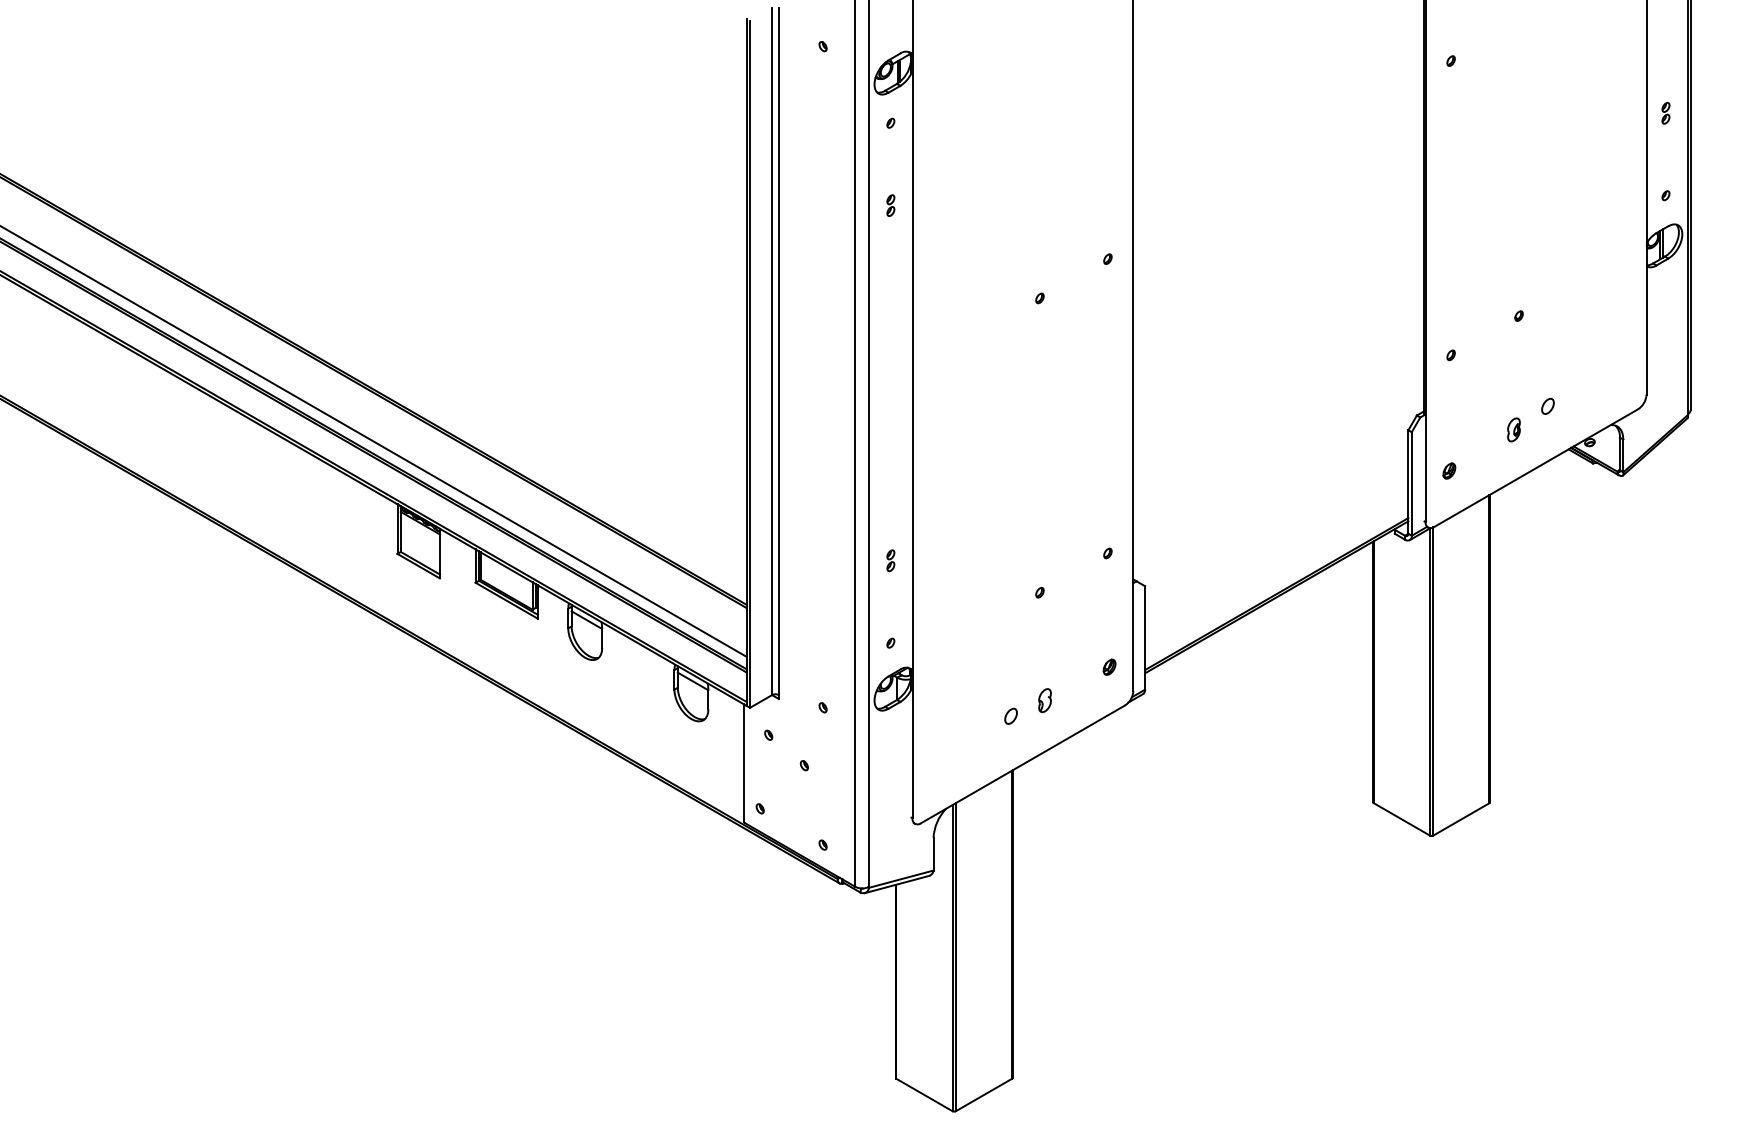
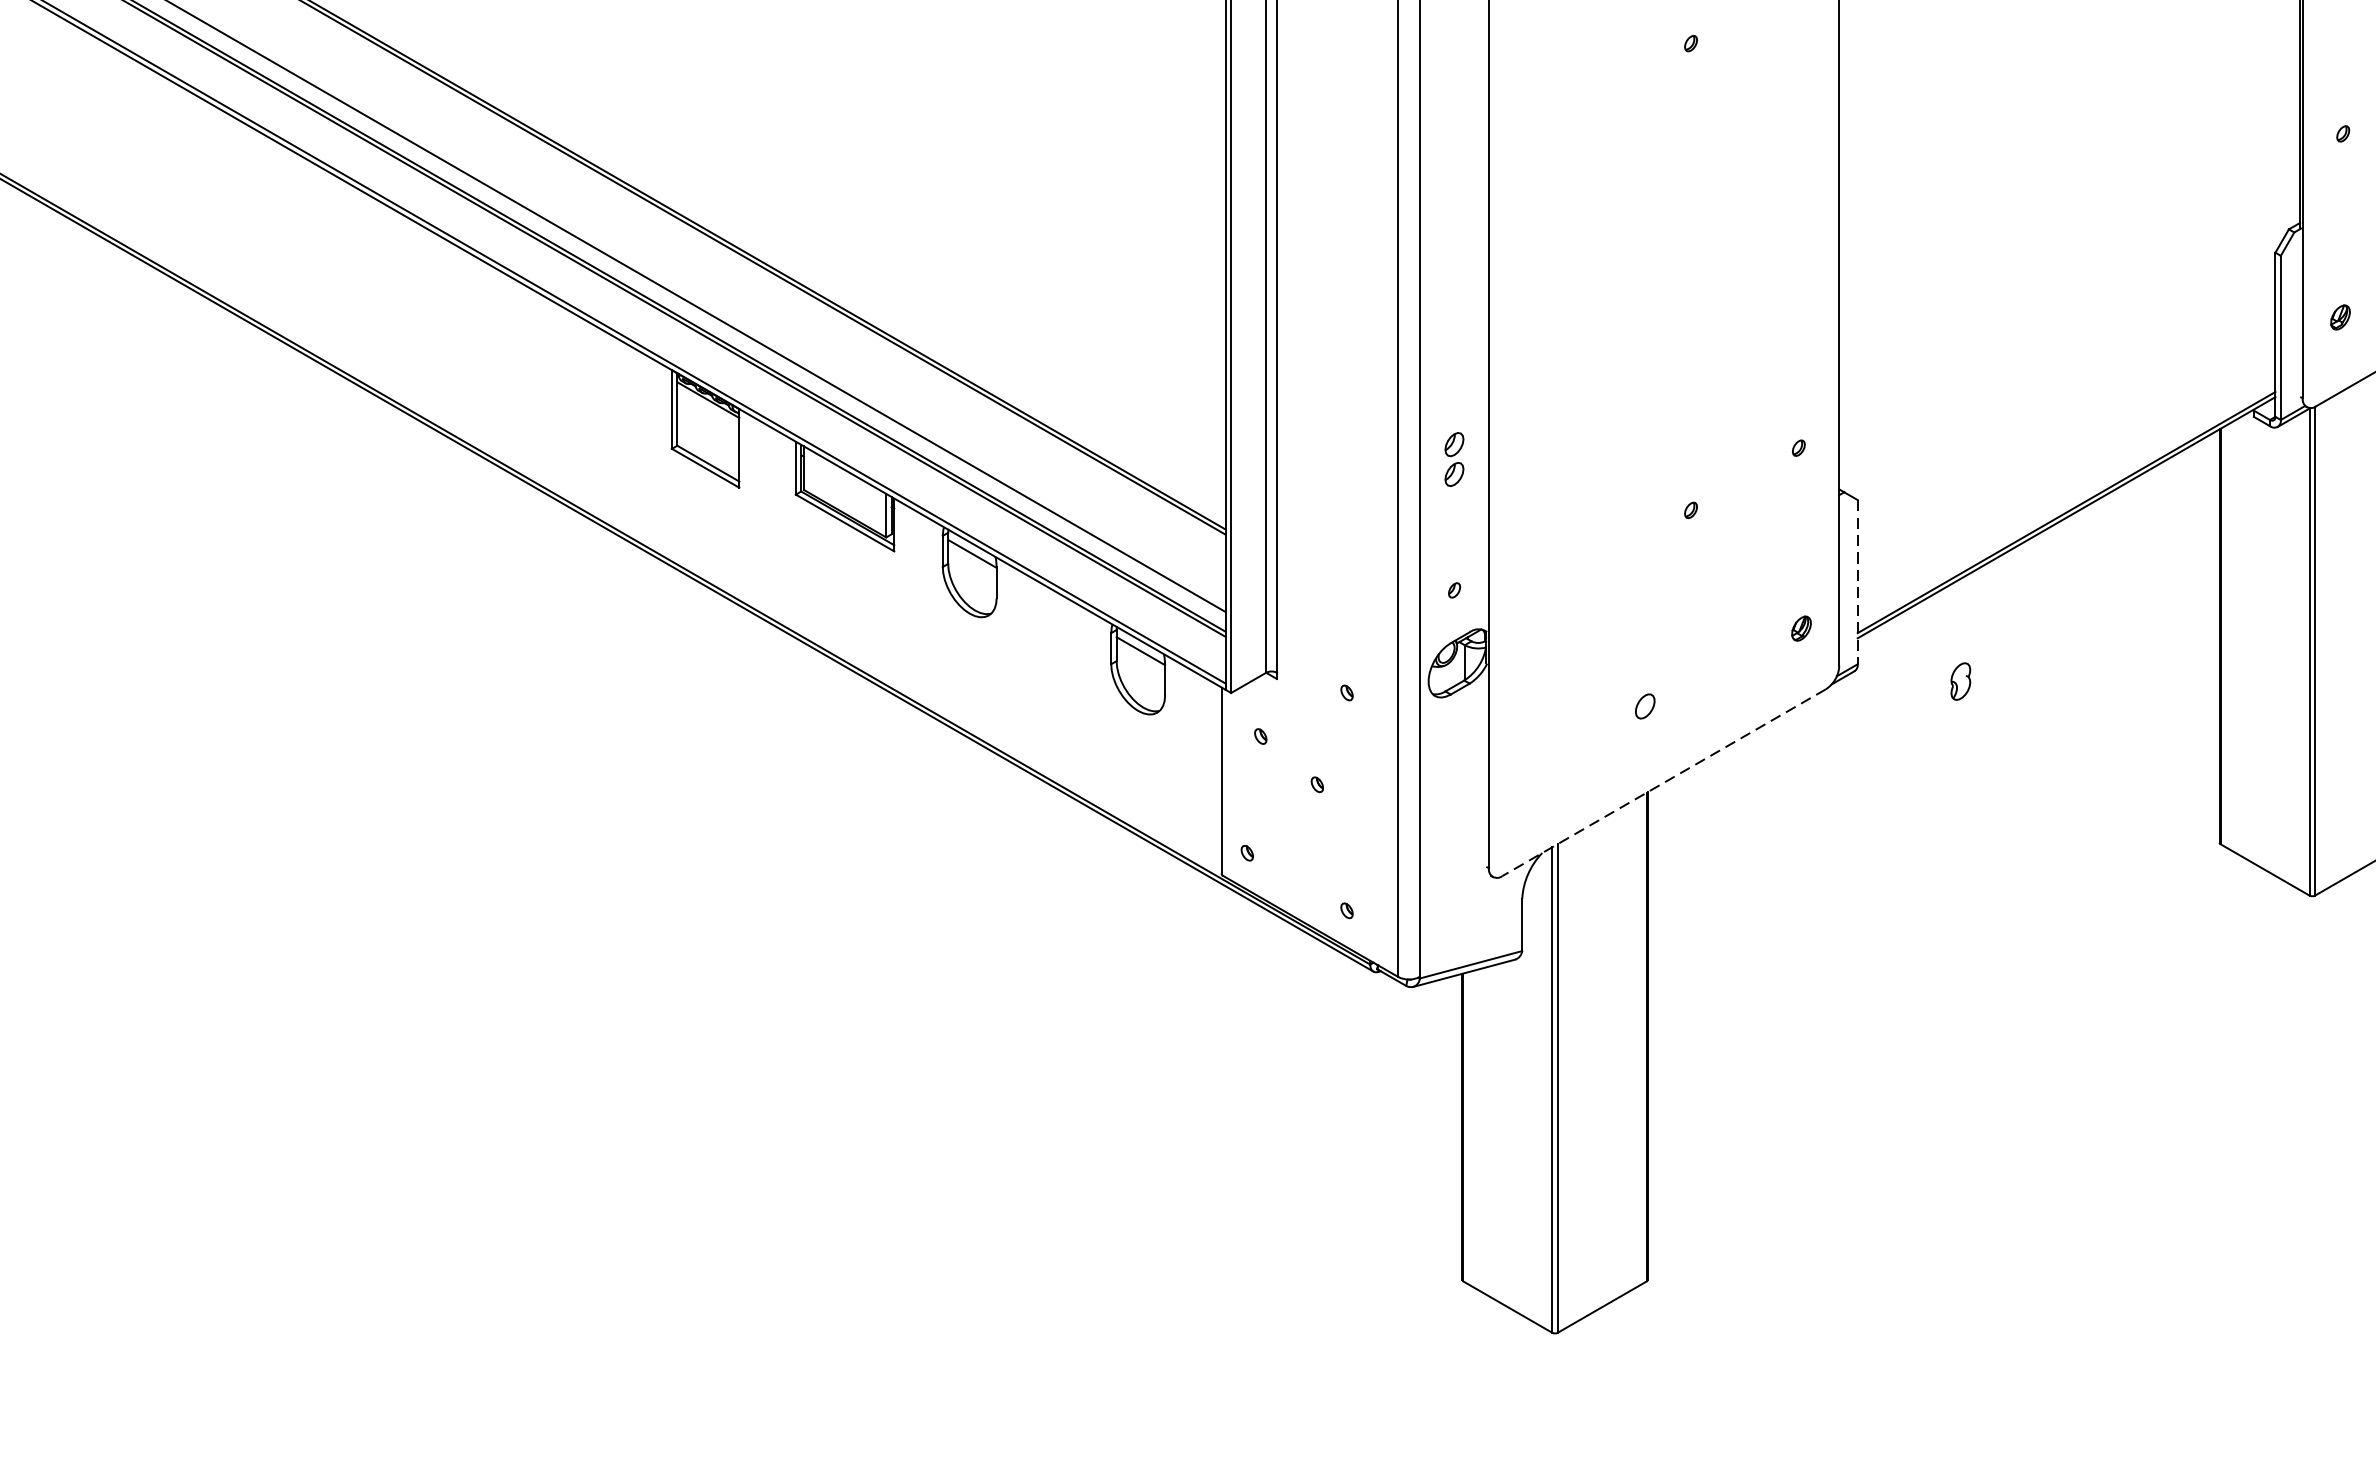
part: (890, 560) -> (1453, 459), size x1.6
line: (1145, 637) -> (1858, 581), solid -> dashed
part: (1044, 700) -> (1959, 681), moved
line: (1022, 764) -> (1663, 782), solid -> dashed

